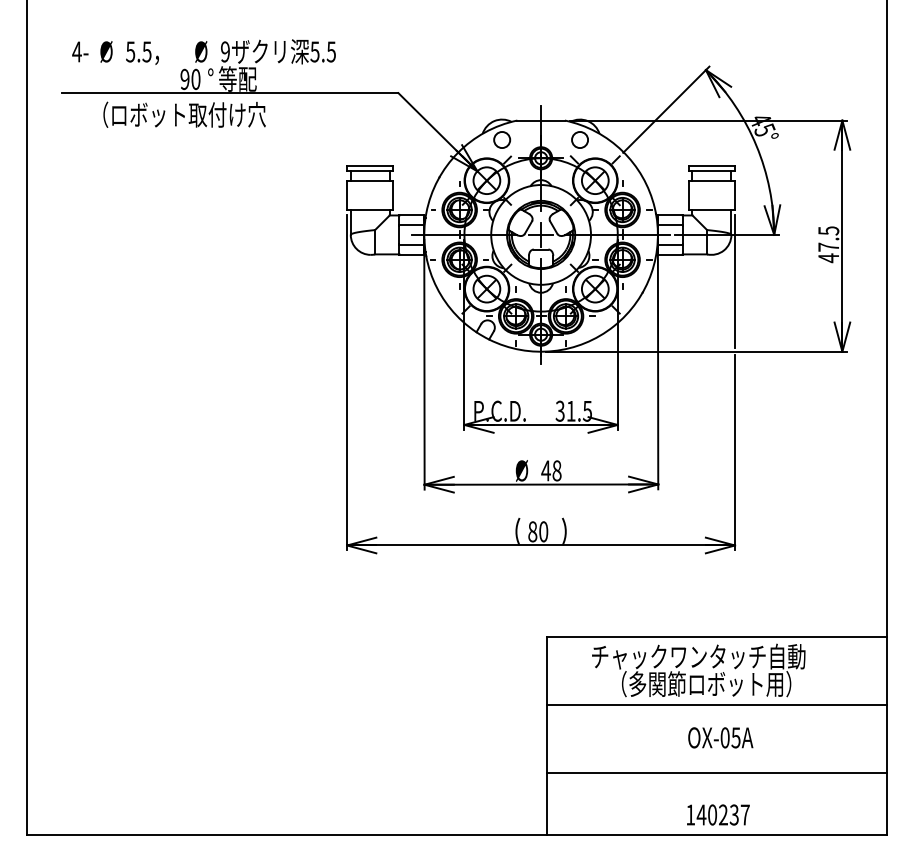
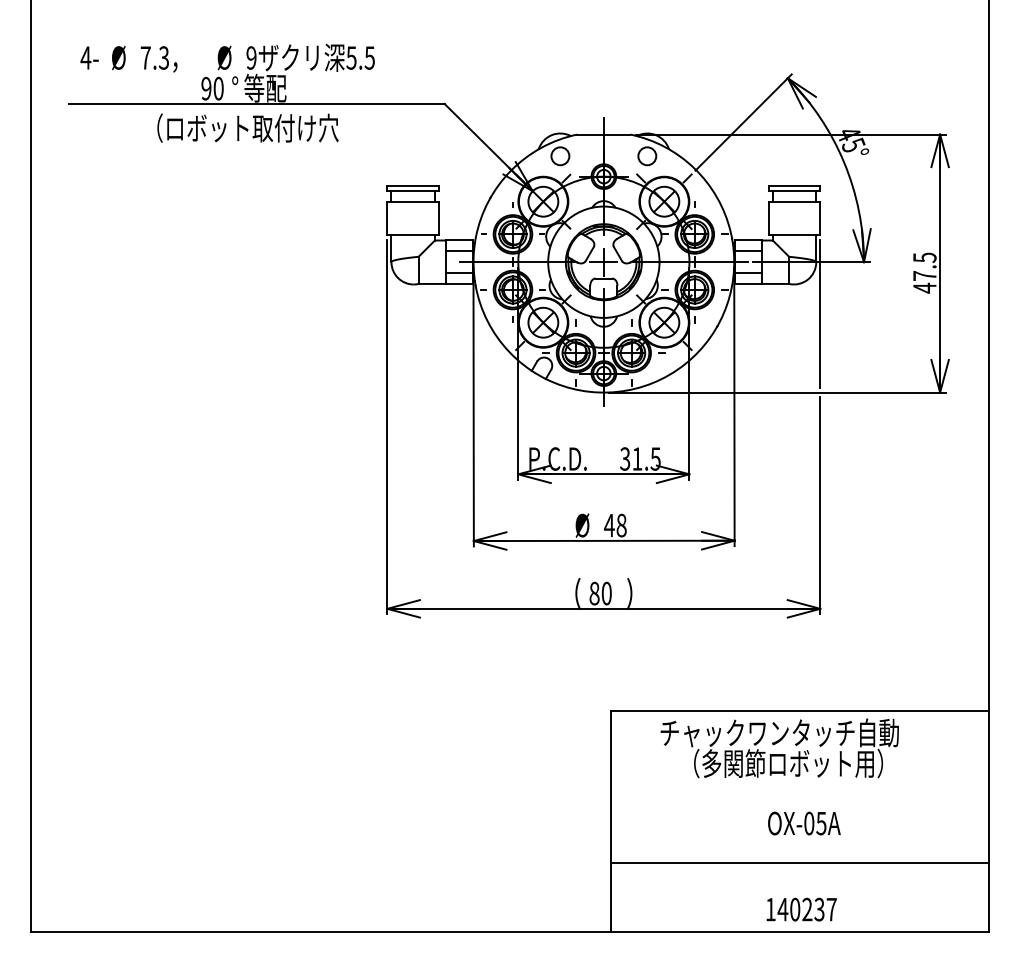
text: (138, 51) -> (154, 57), 5.5 -> 7.3
text: (184, 114) -> (247, 127), moved
line: (716, 705) -> (799, 787), removed

